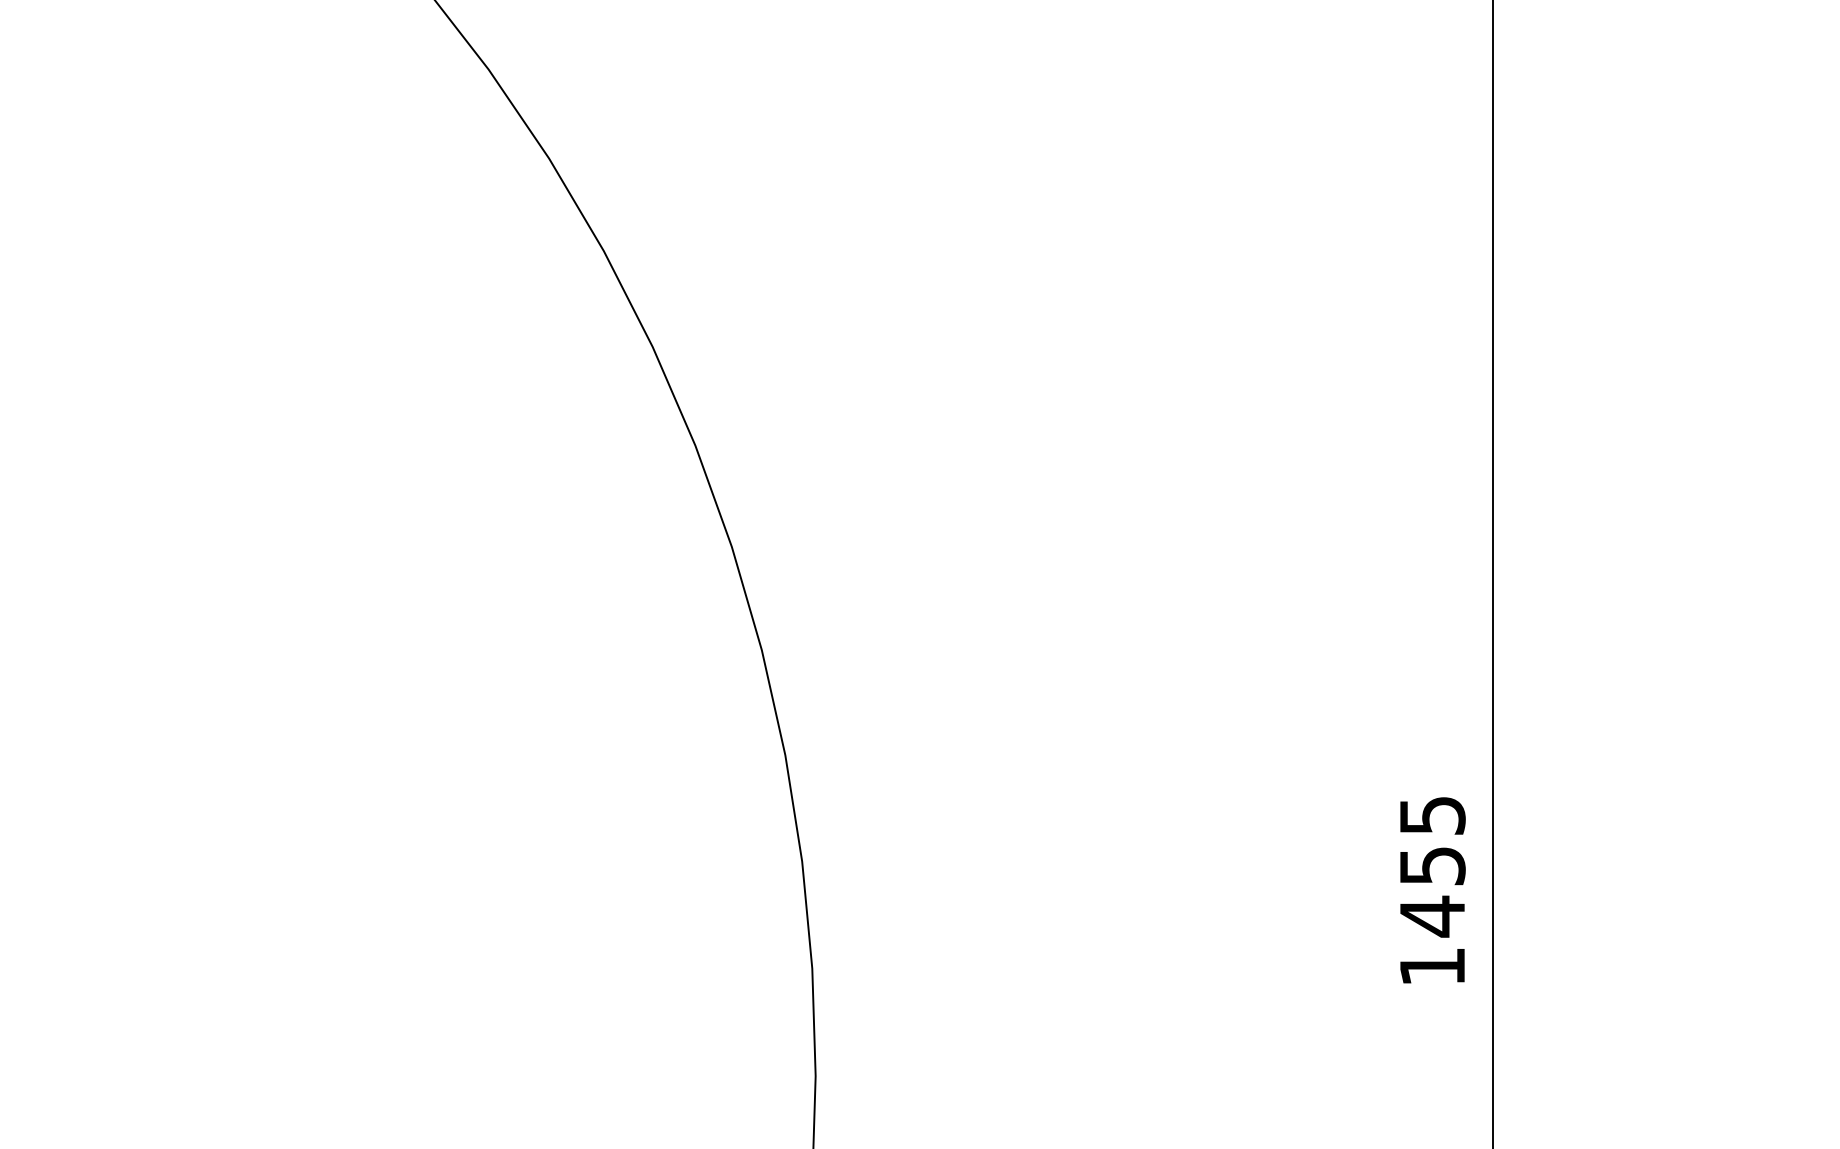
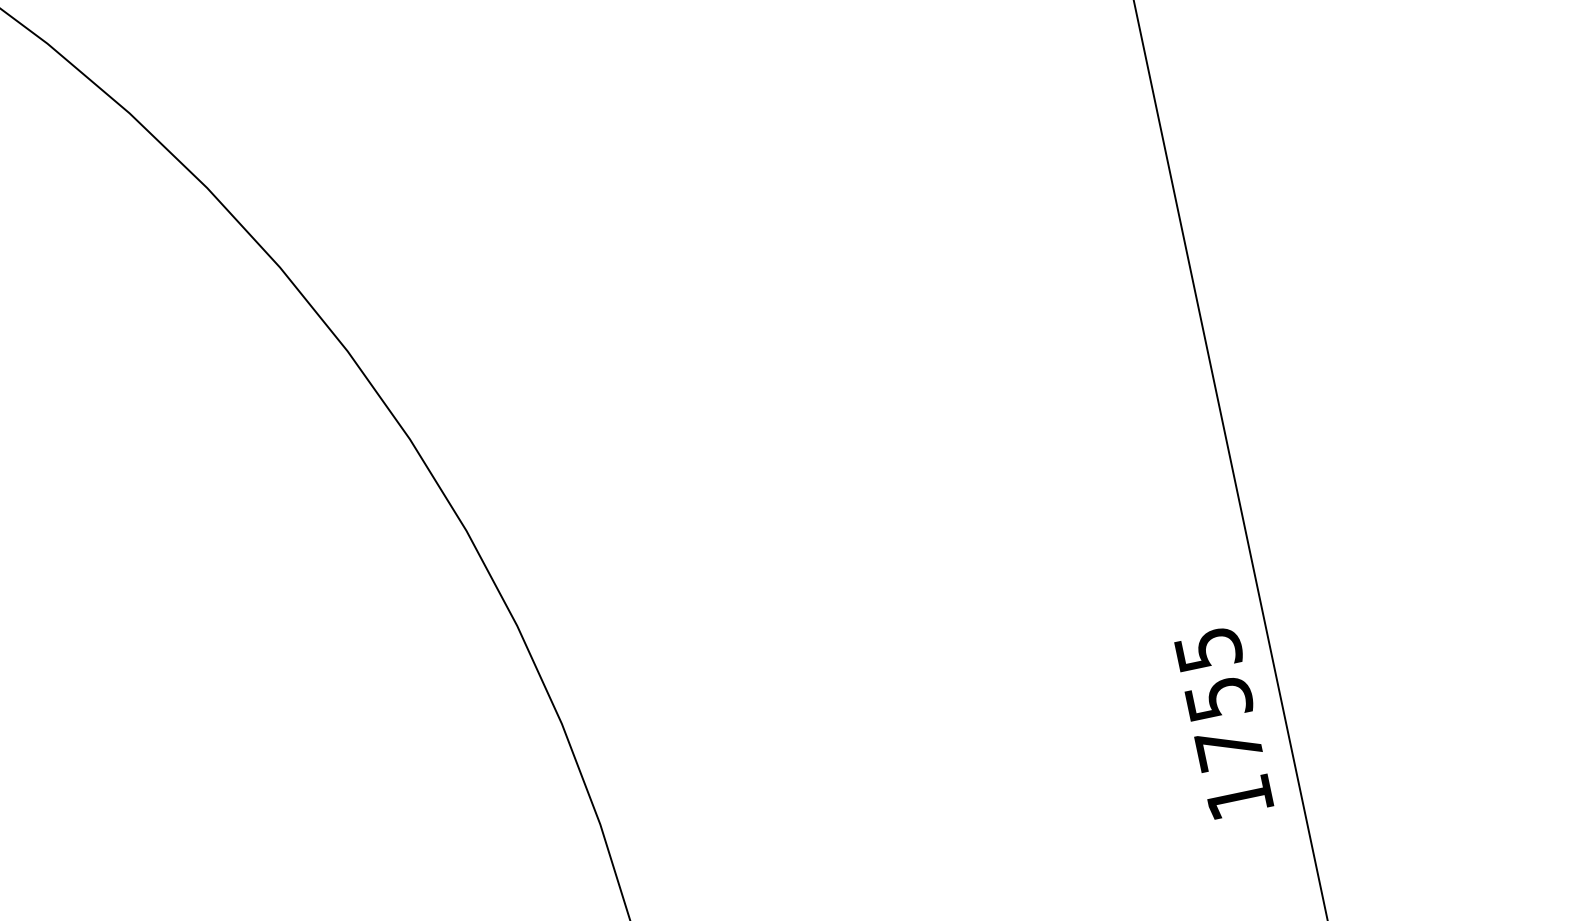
text: (1432, 916) -> (1229, 748), 1455 -> 1755

